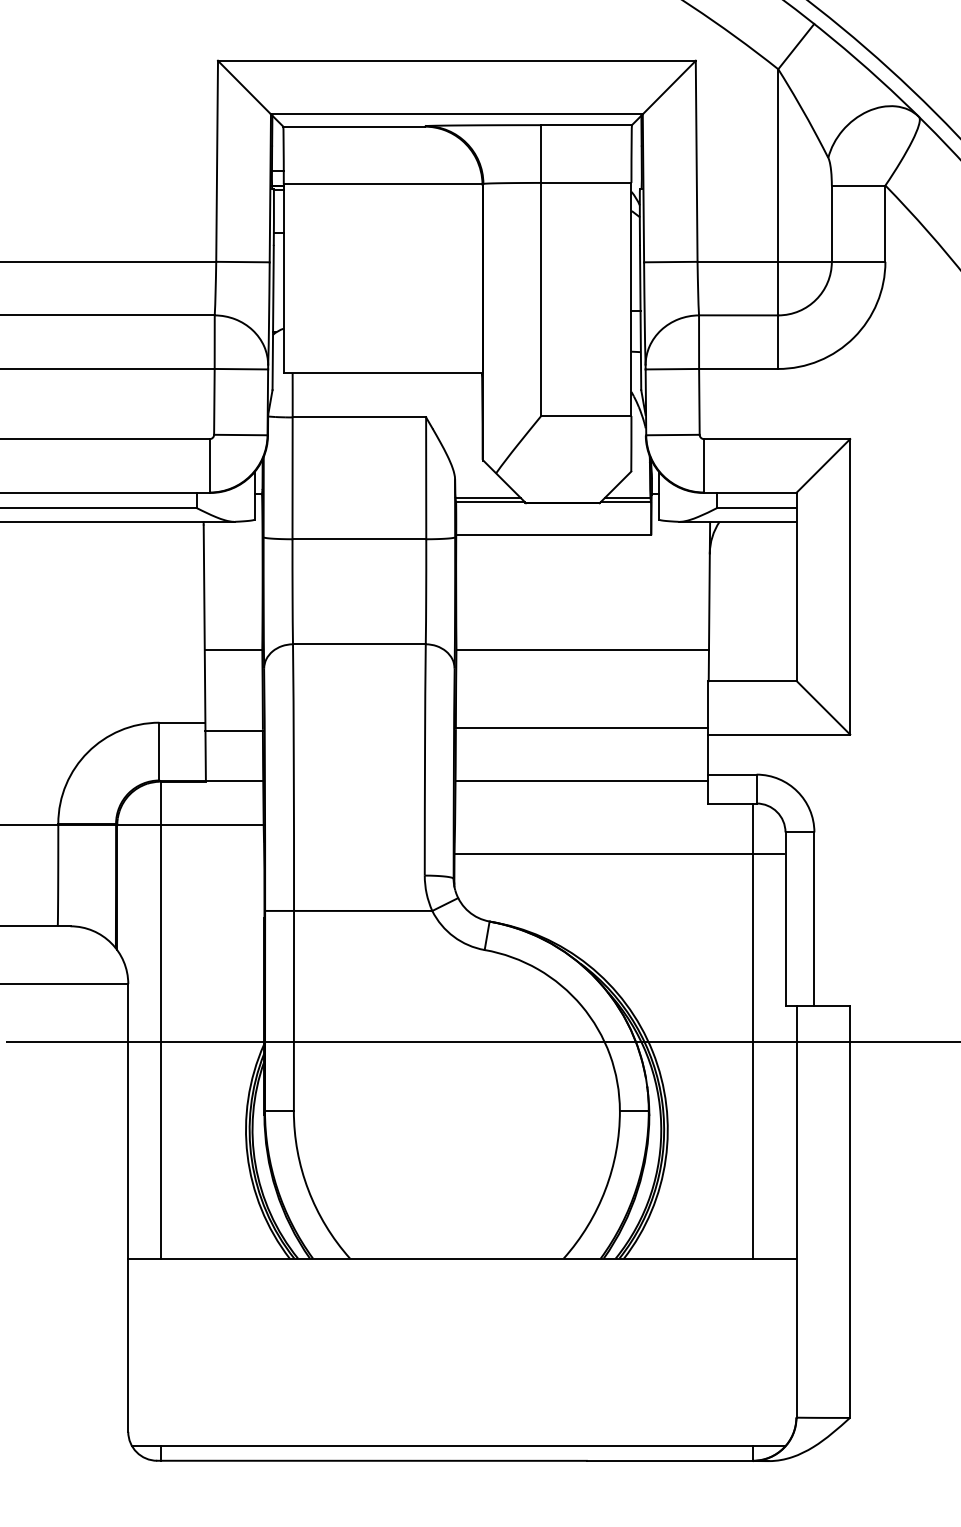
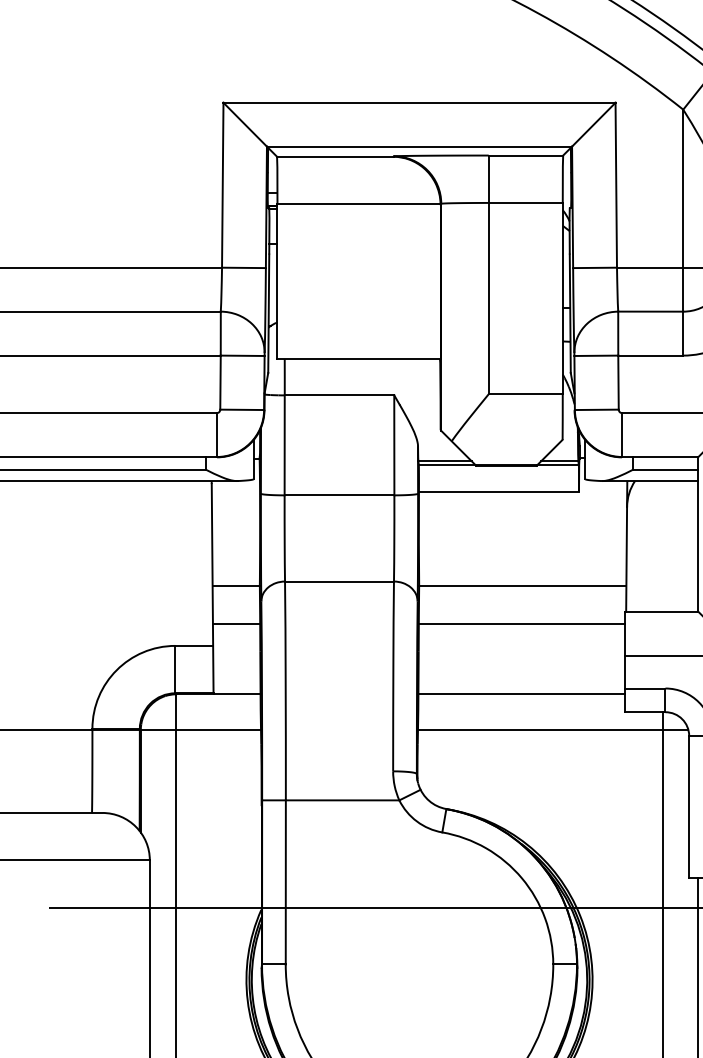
line: (581, 727) -> (521, 623), moved
line: (233, 730) -> (236, 623), moved
line: (619, 854) -> (552, 730), moved

